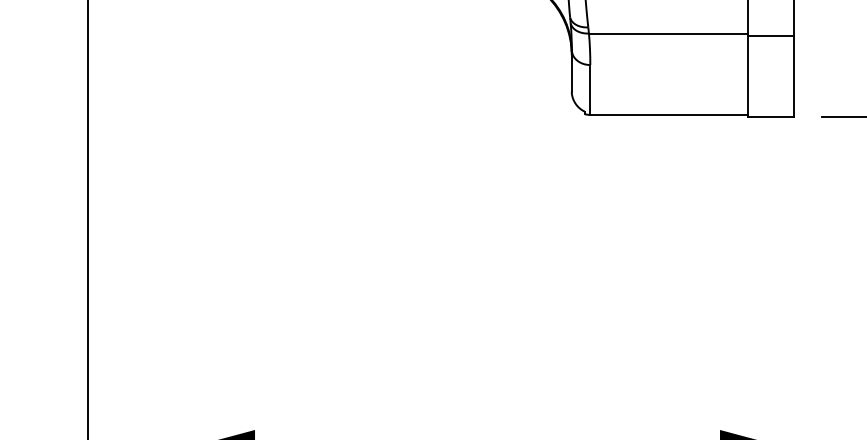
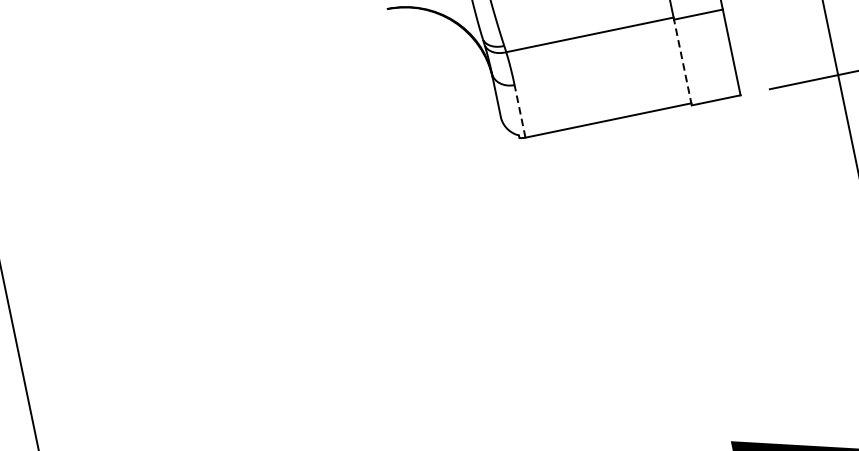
line: (747, 76) -> (682, 62), solid -> dashed
line: (590, 90) -> (520, 111), solid -> dashed

